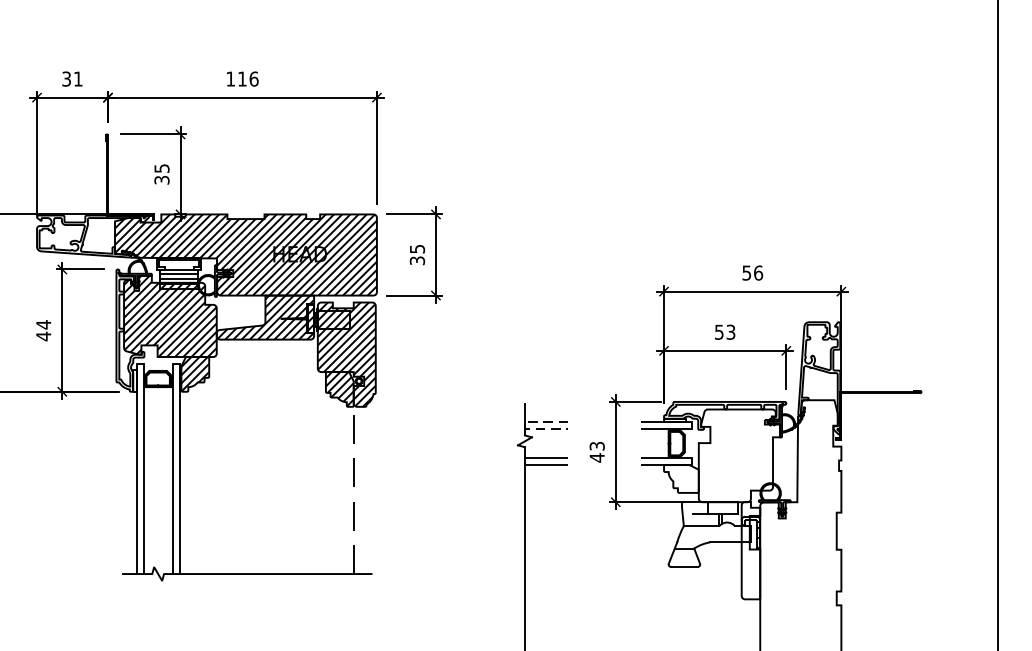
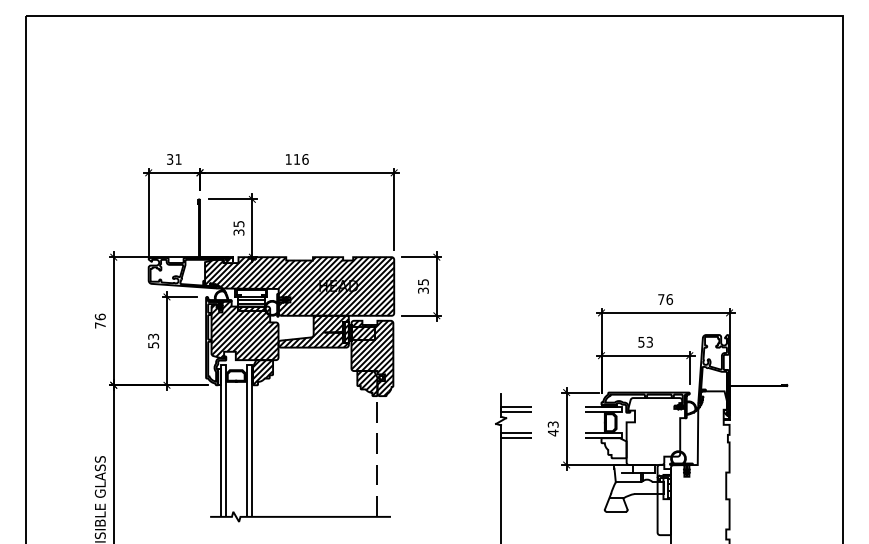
text: (747, 273) -> (661, 299), 56 -> 76
text: (43, 329) -> (153, 340), 44 -> 53
line: (525, 425) -> (501, 409), dashed -> solid

